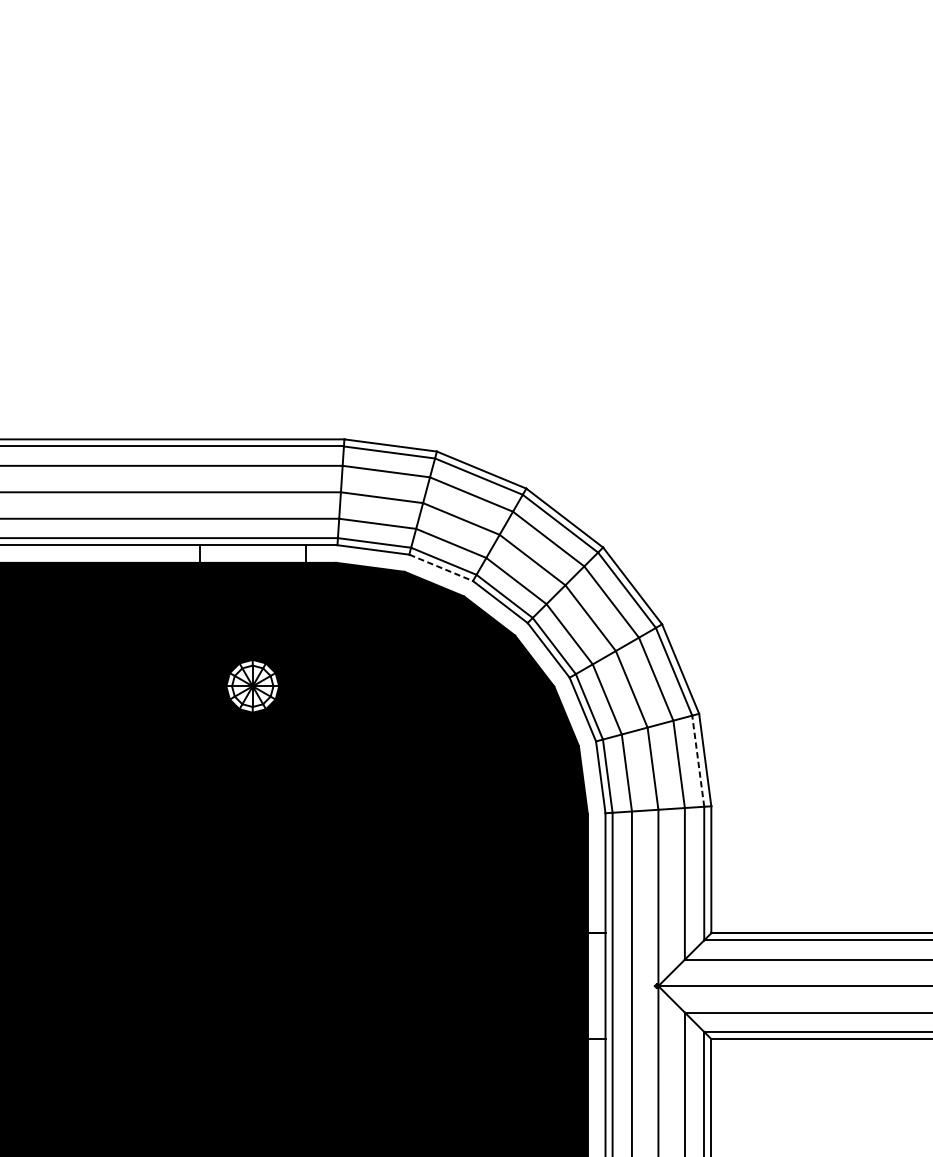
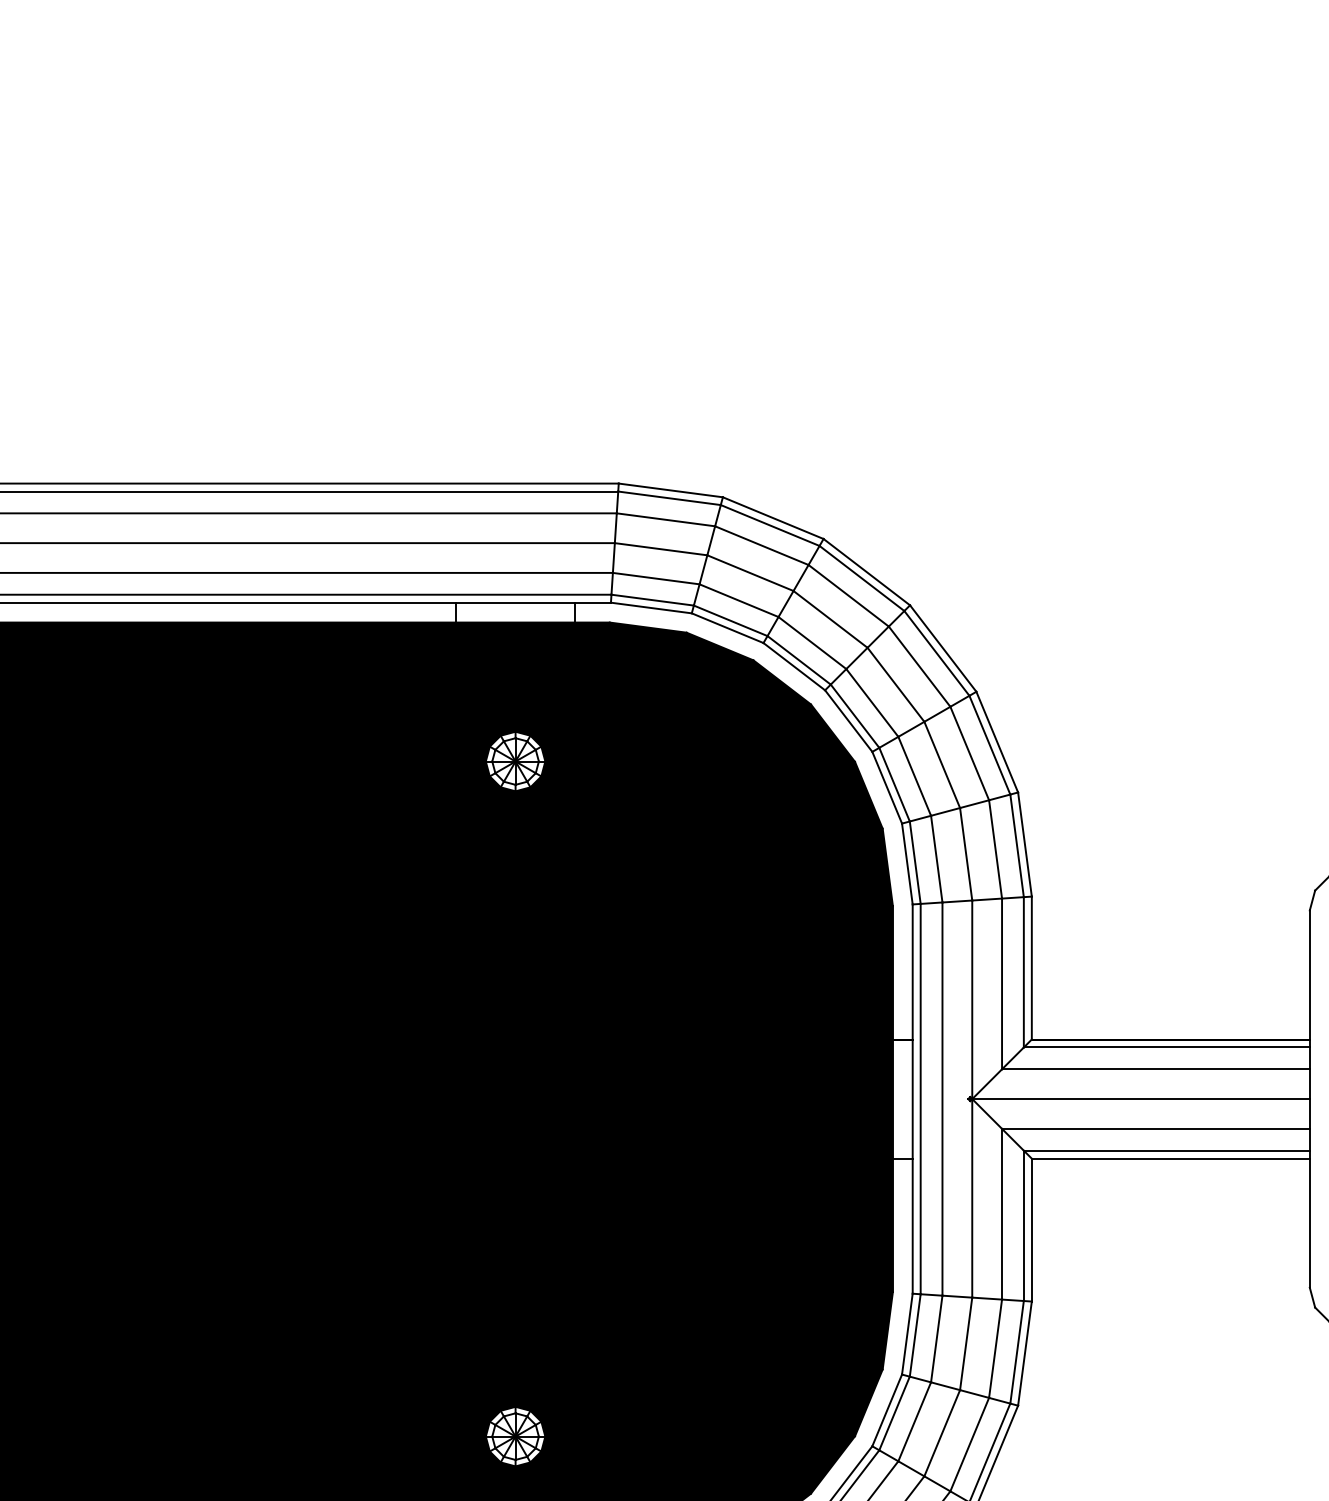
line: (441, 568) -> (727, 628), dashed -> solid
line: (698, 760) -> (1017, 845), dashed -> solid

